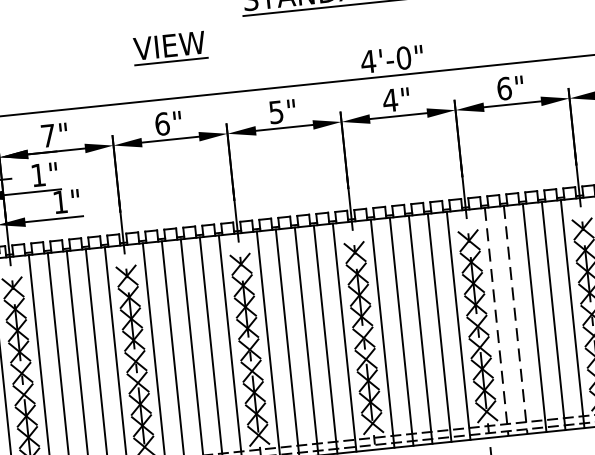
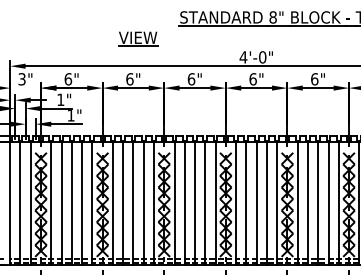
text: (389, 100) -> (252, 79), 4" -> 6"
text: (276, 112) -> (191, 79), 5" -> 6"
text: (48, 136) -> (68, 79), 7" -> 6"
line: (514, 319) -> (307, 203), dashed -> solid
line: (496, 321) -> (297, 203), dashed -> solid

